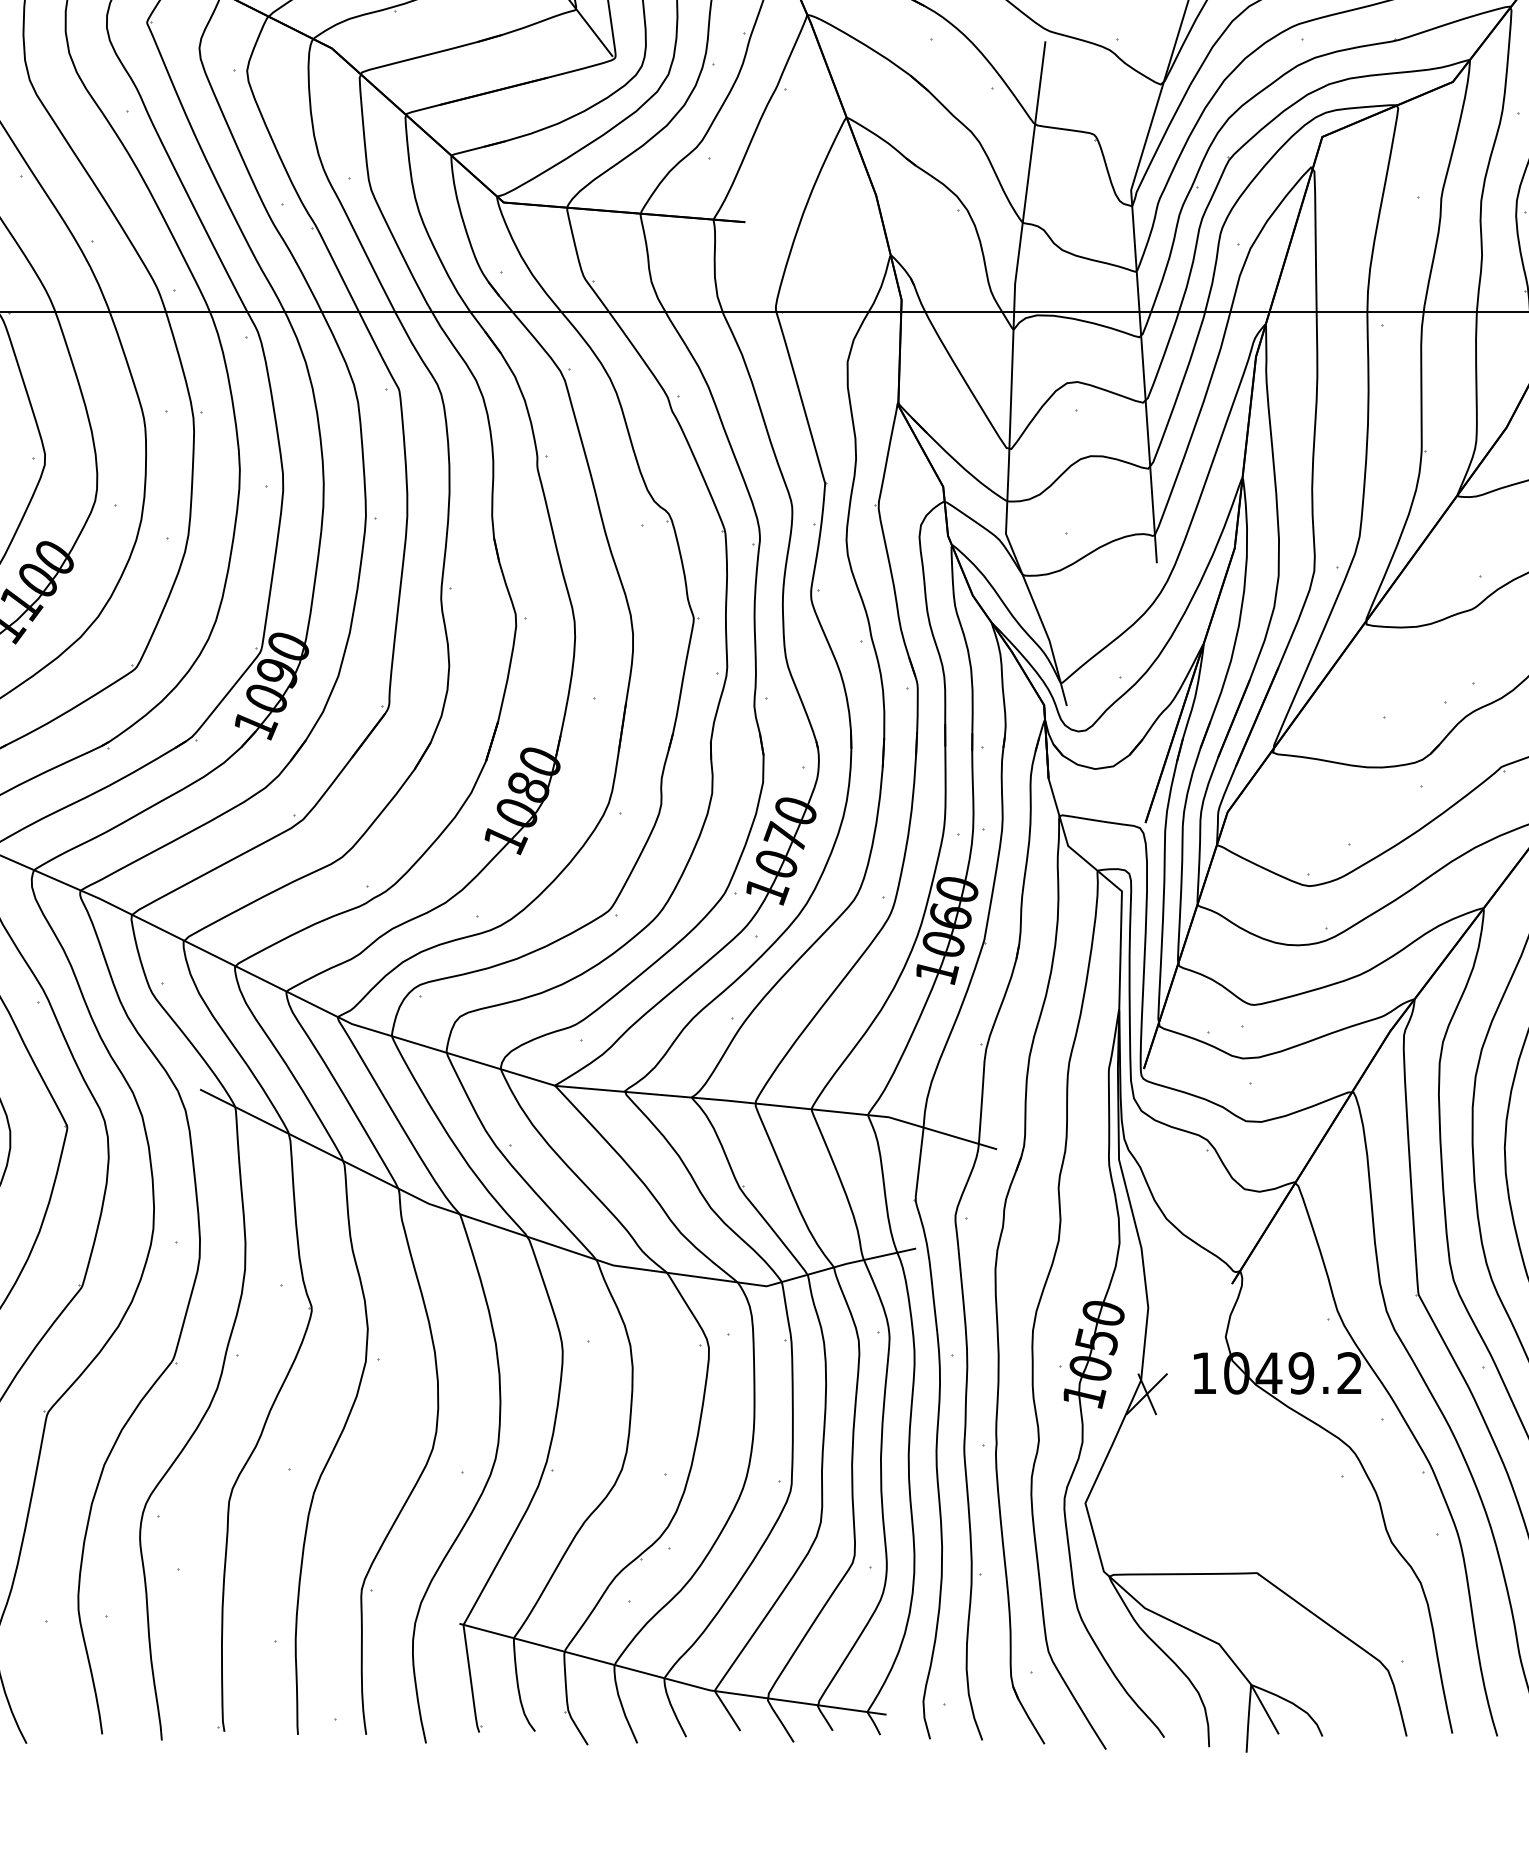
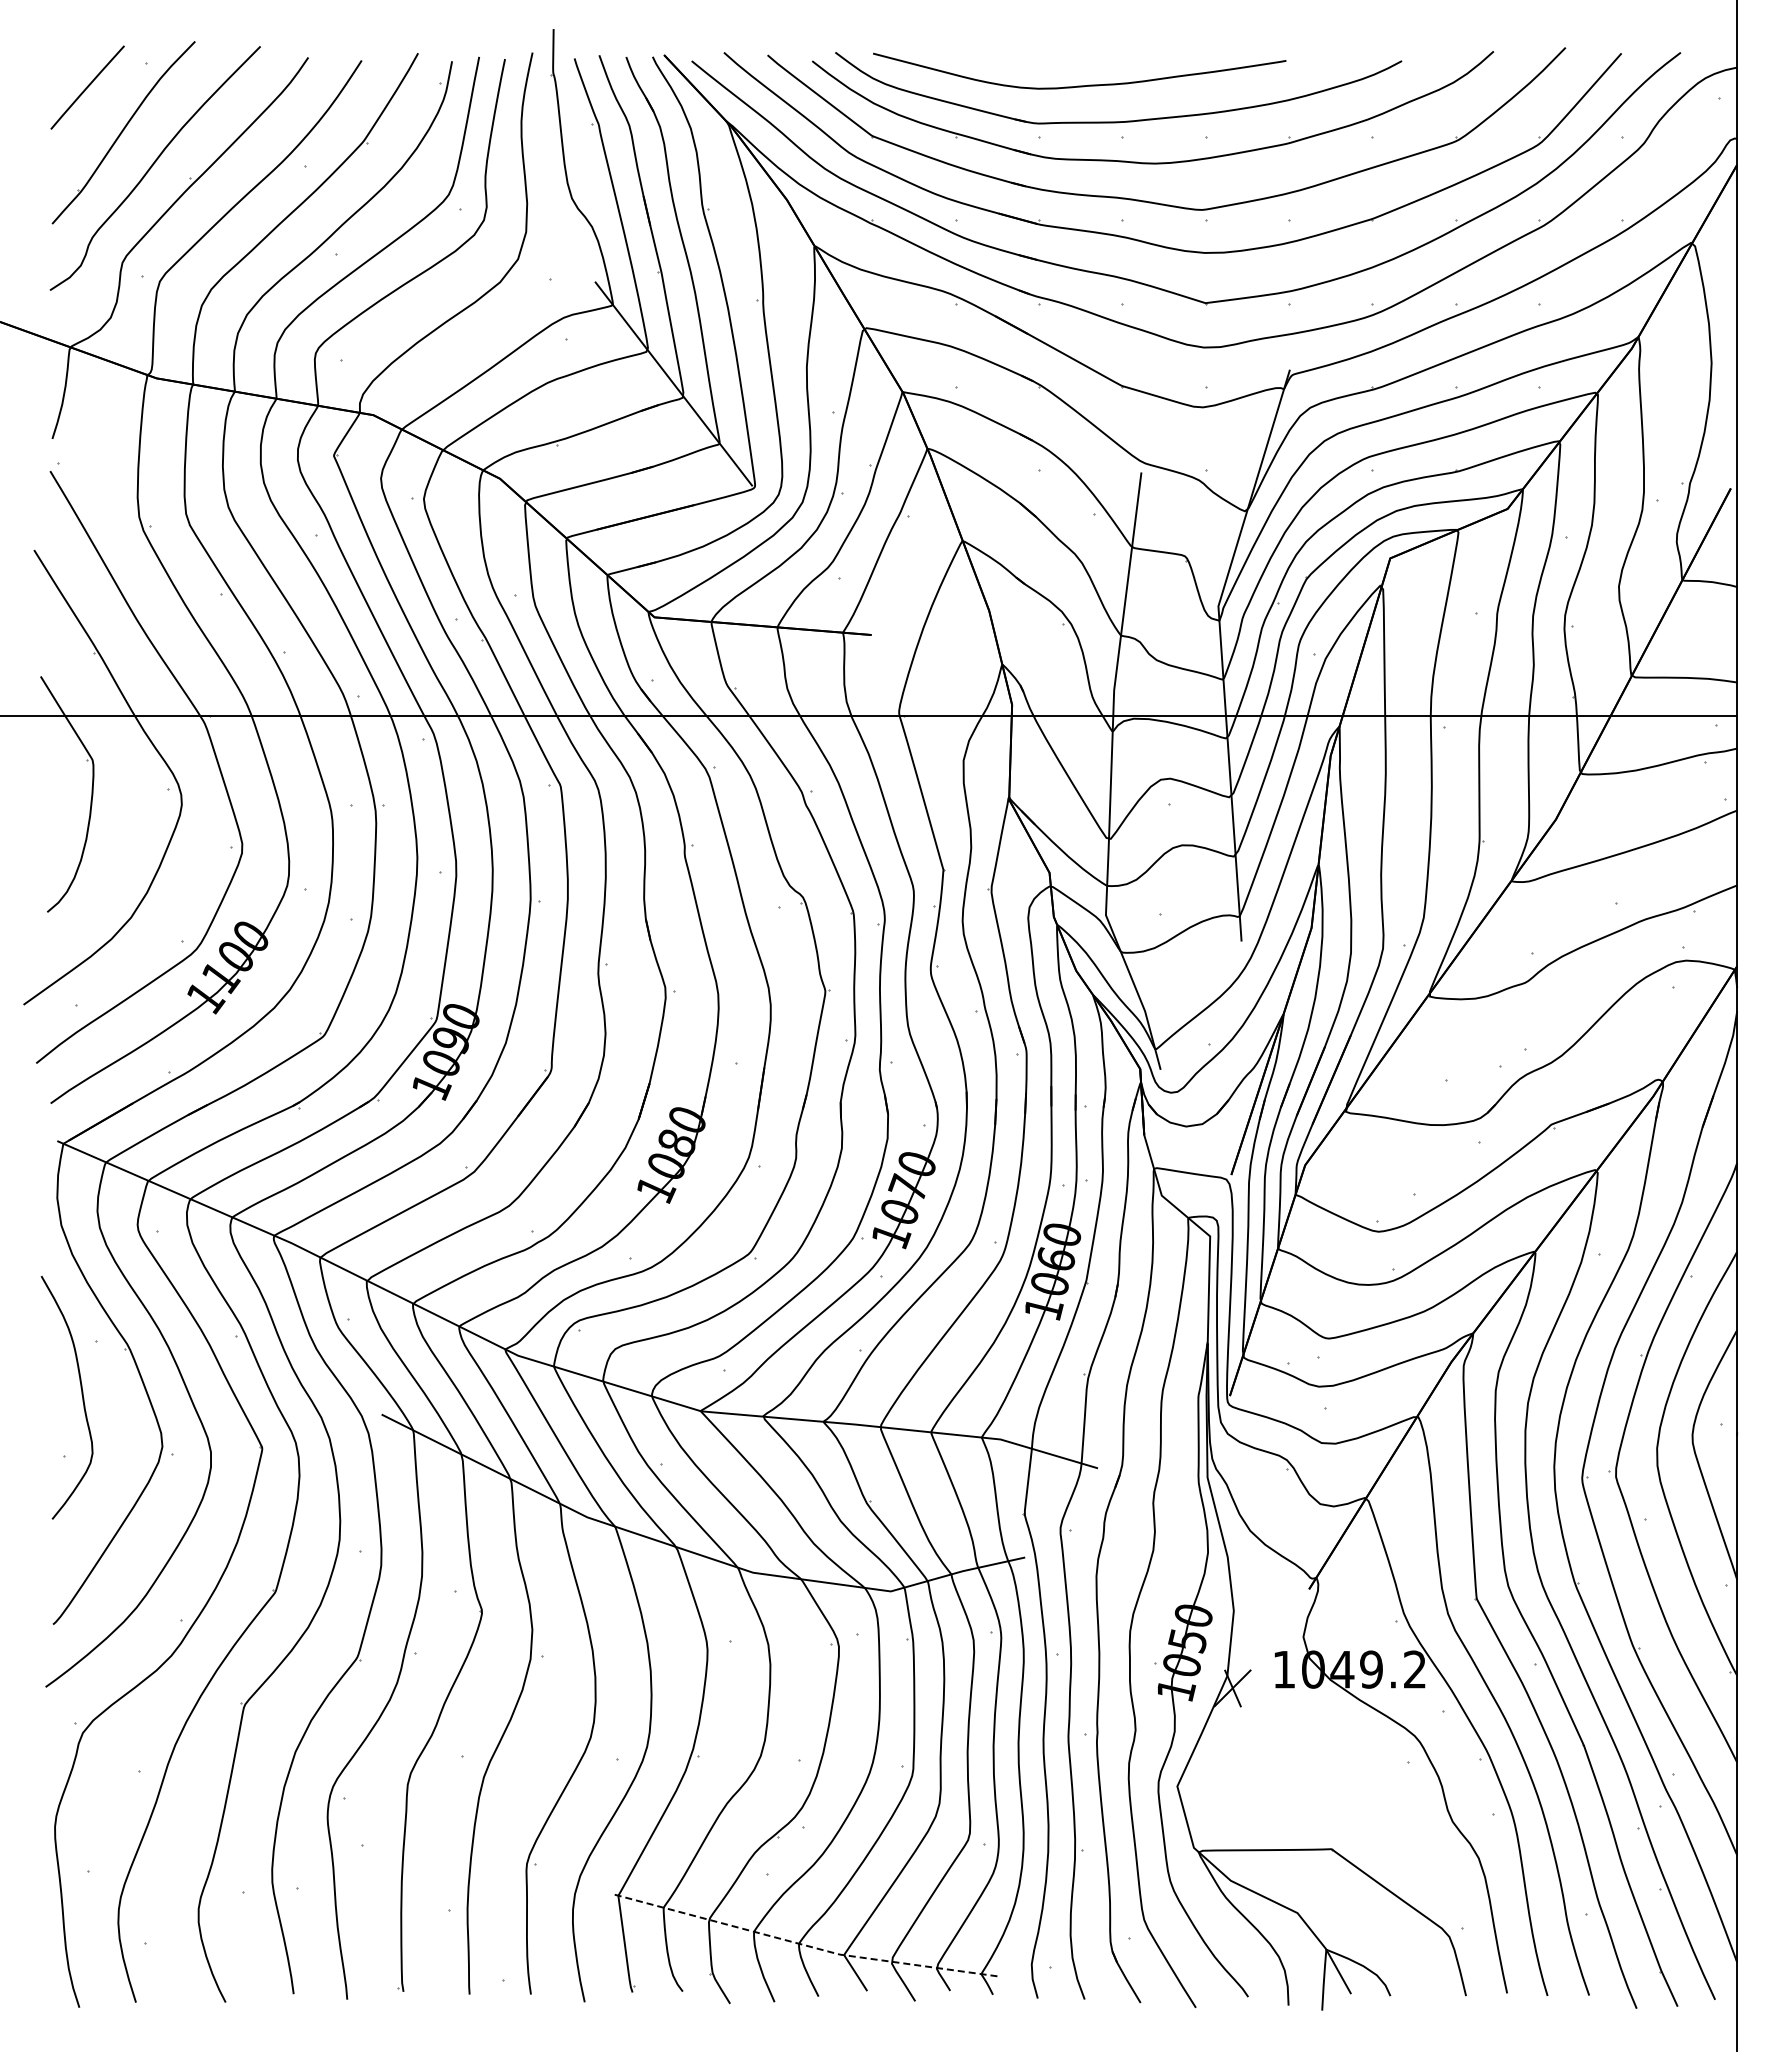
line: (671, 1680) -> (805, 1945), solid -> dashed

